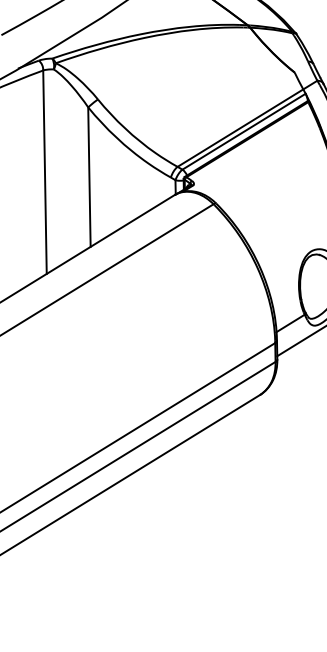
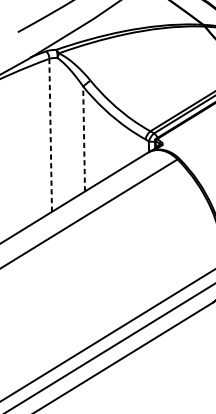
line: (44, 172) -> (50, 135), solid -> dashed
line: (89, 177) -> (84, 139), solid -> dashed

